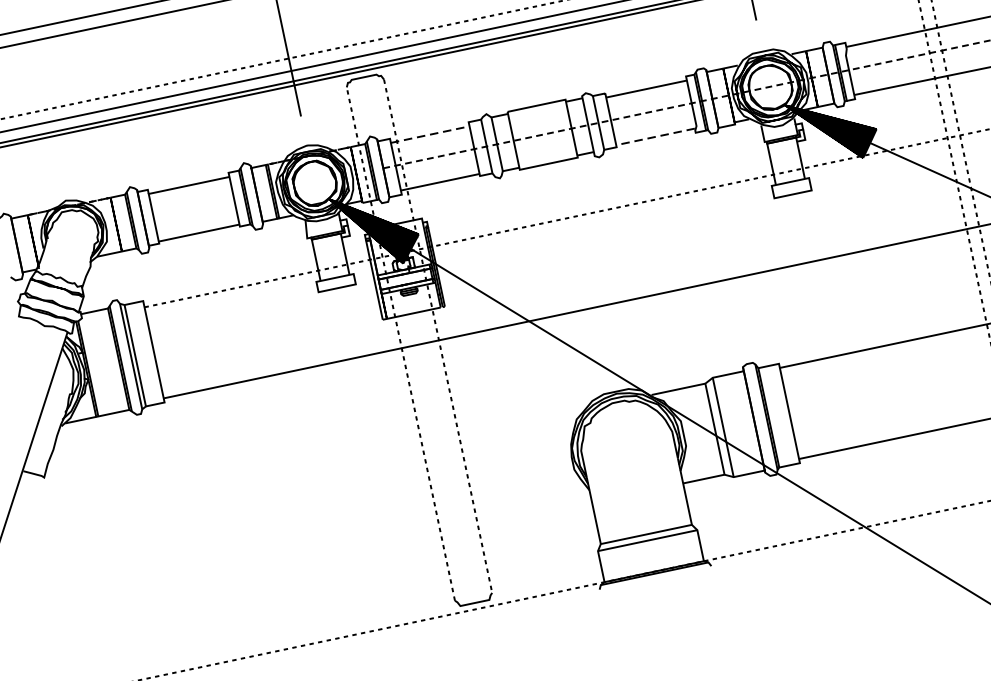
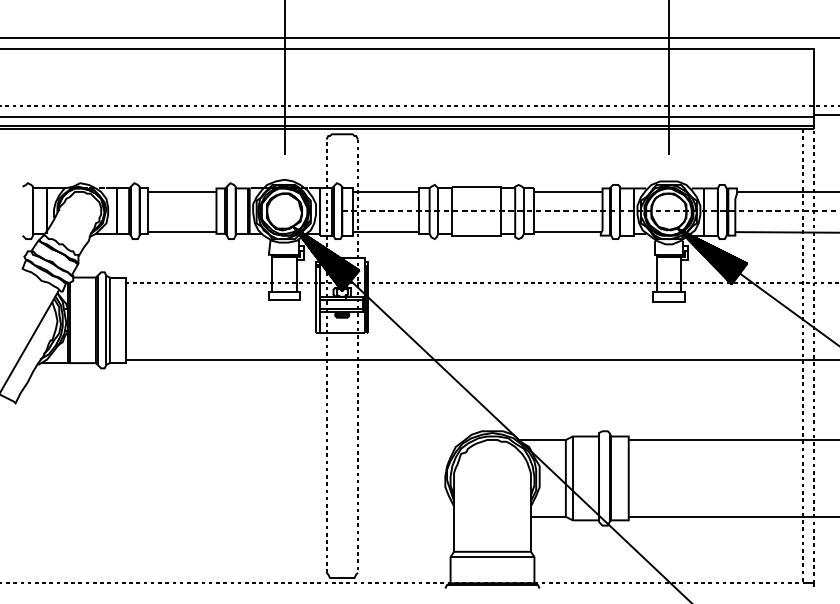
line: (430, 134) -> (386, 191), dashed -> solid
line: (655, 137) -> (567, 232), dashed -> solid

